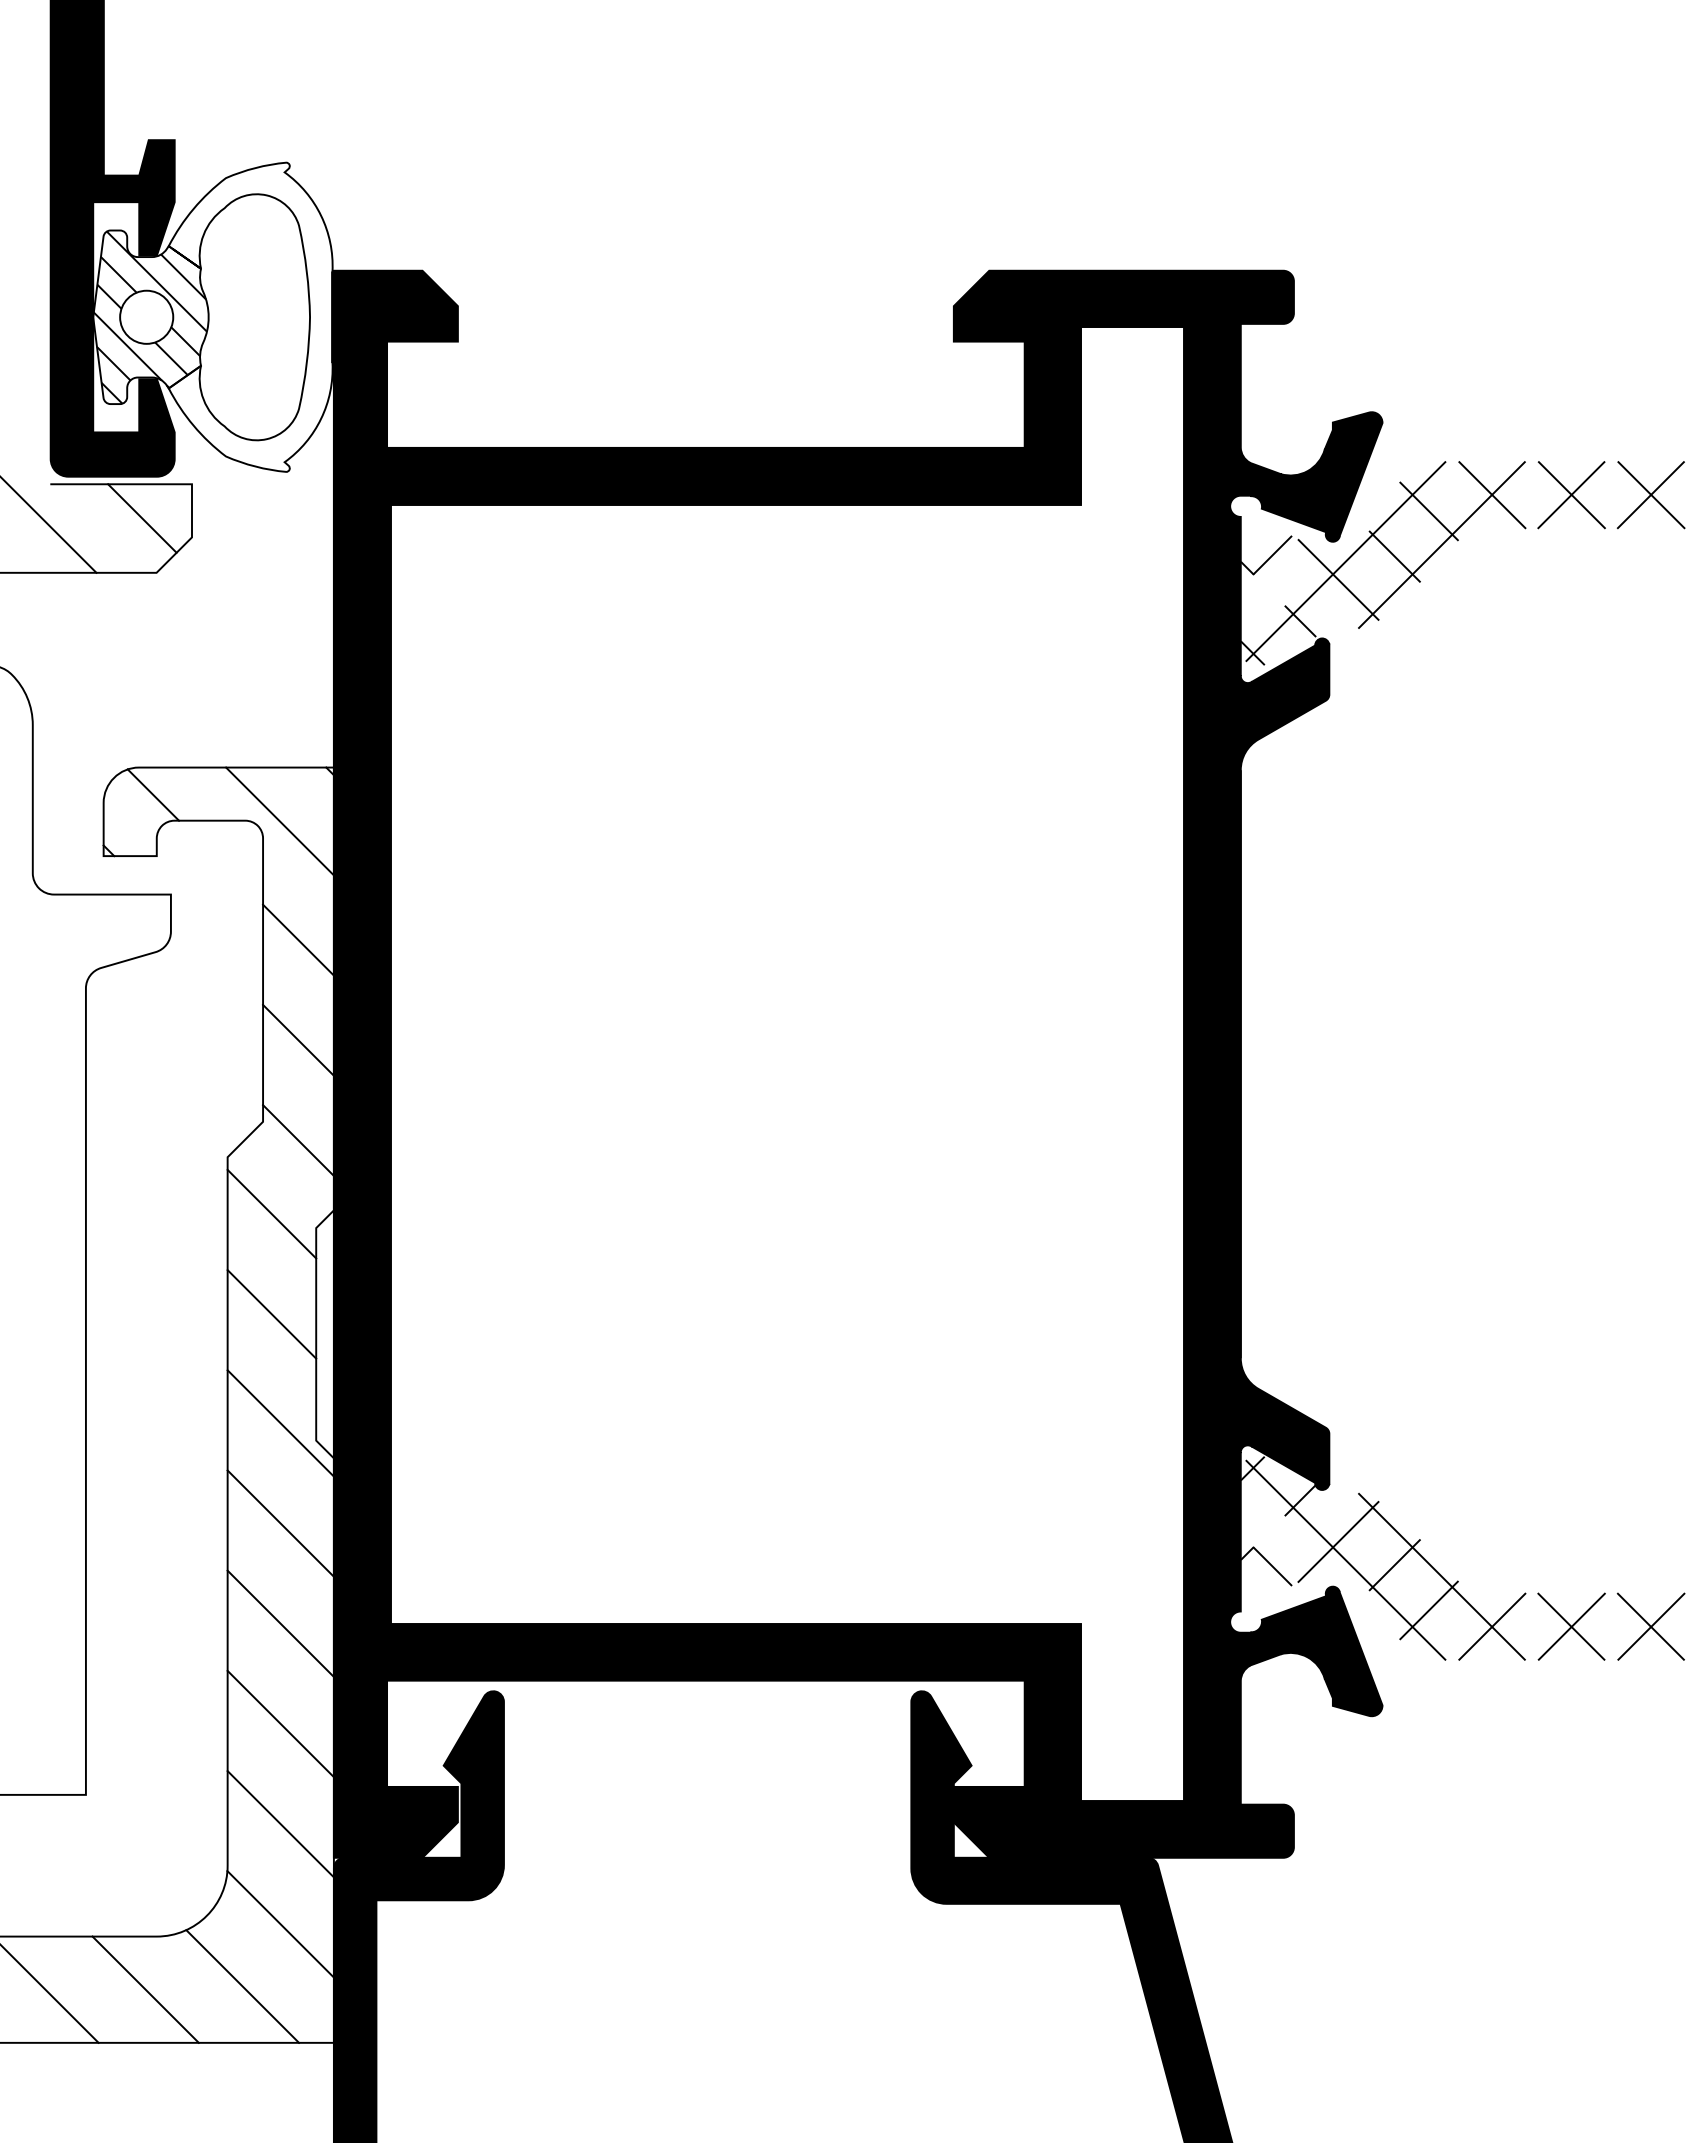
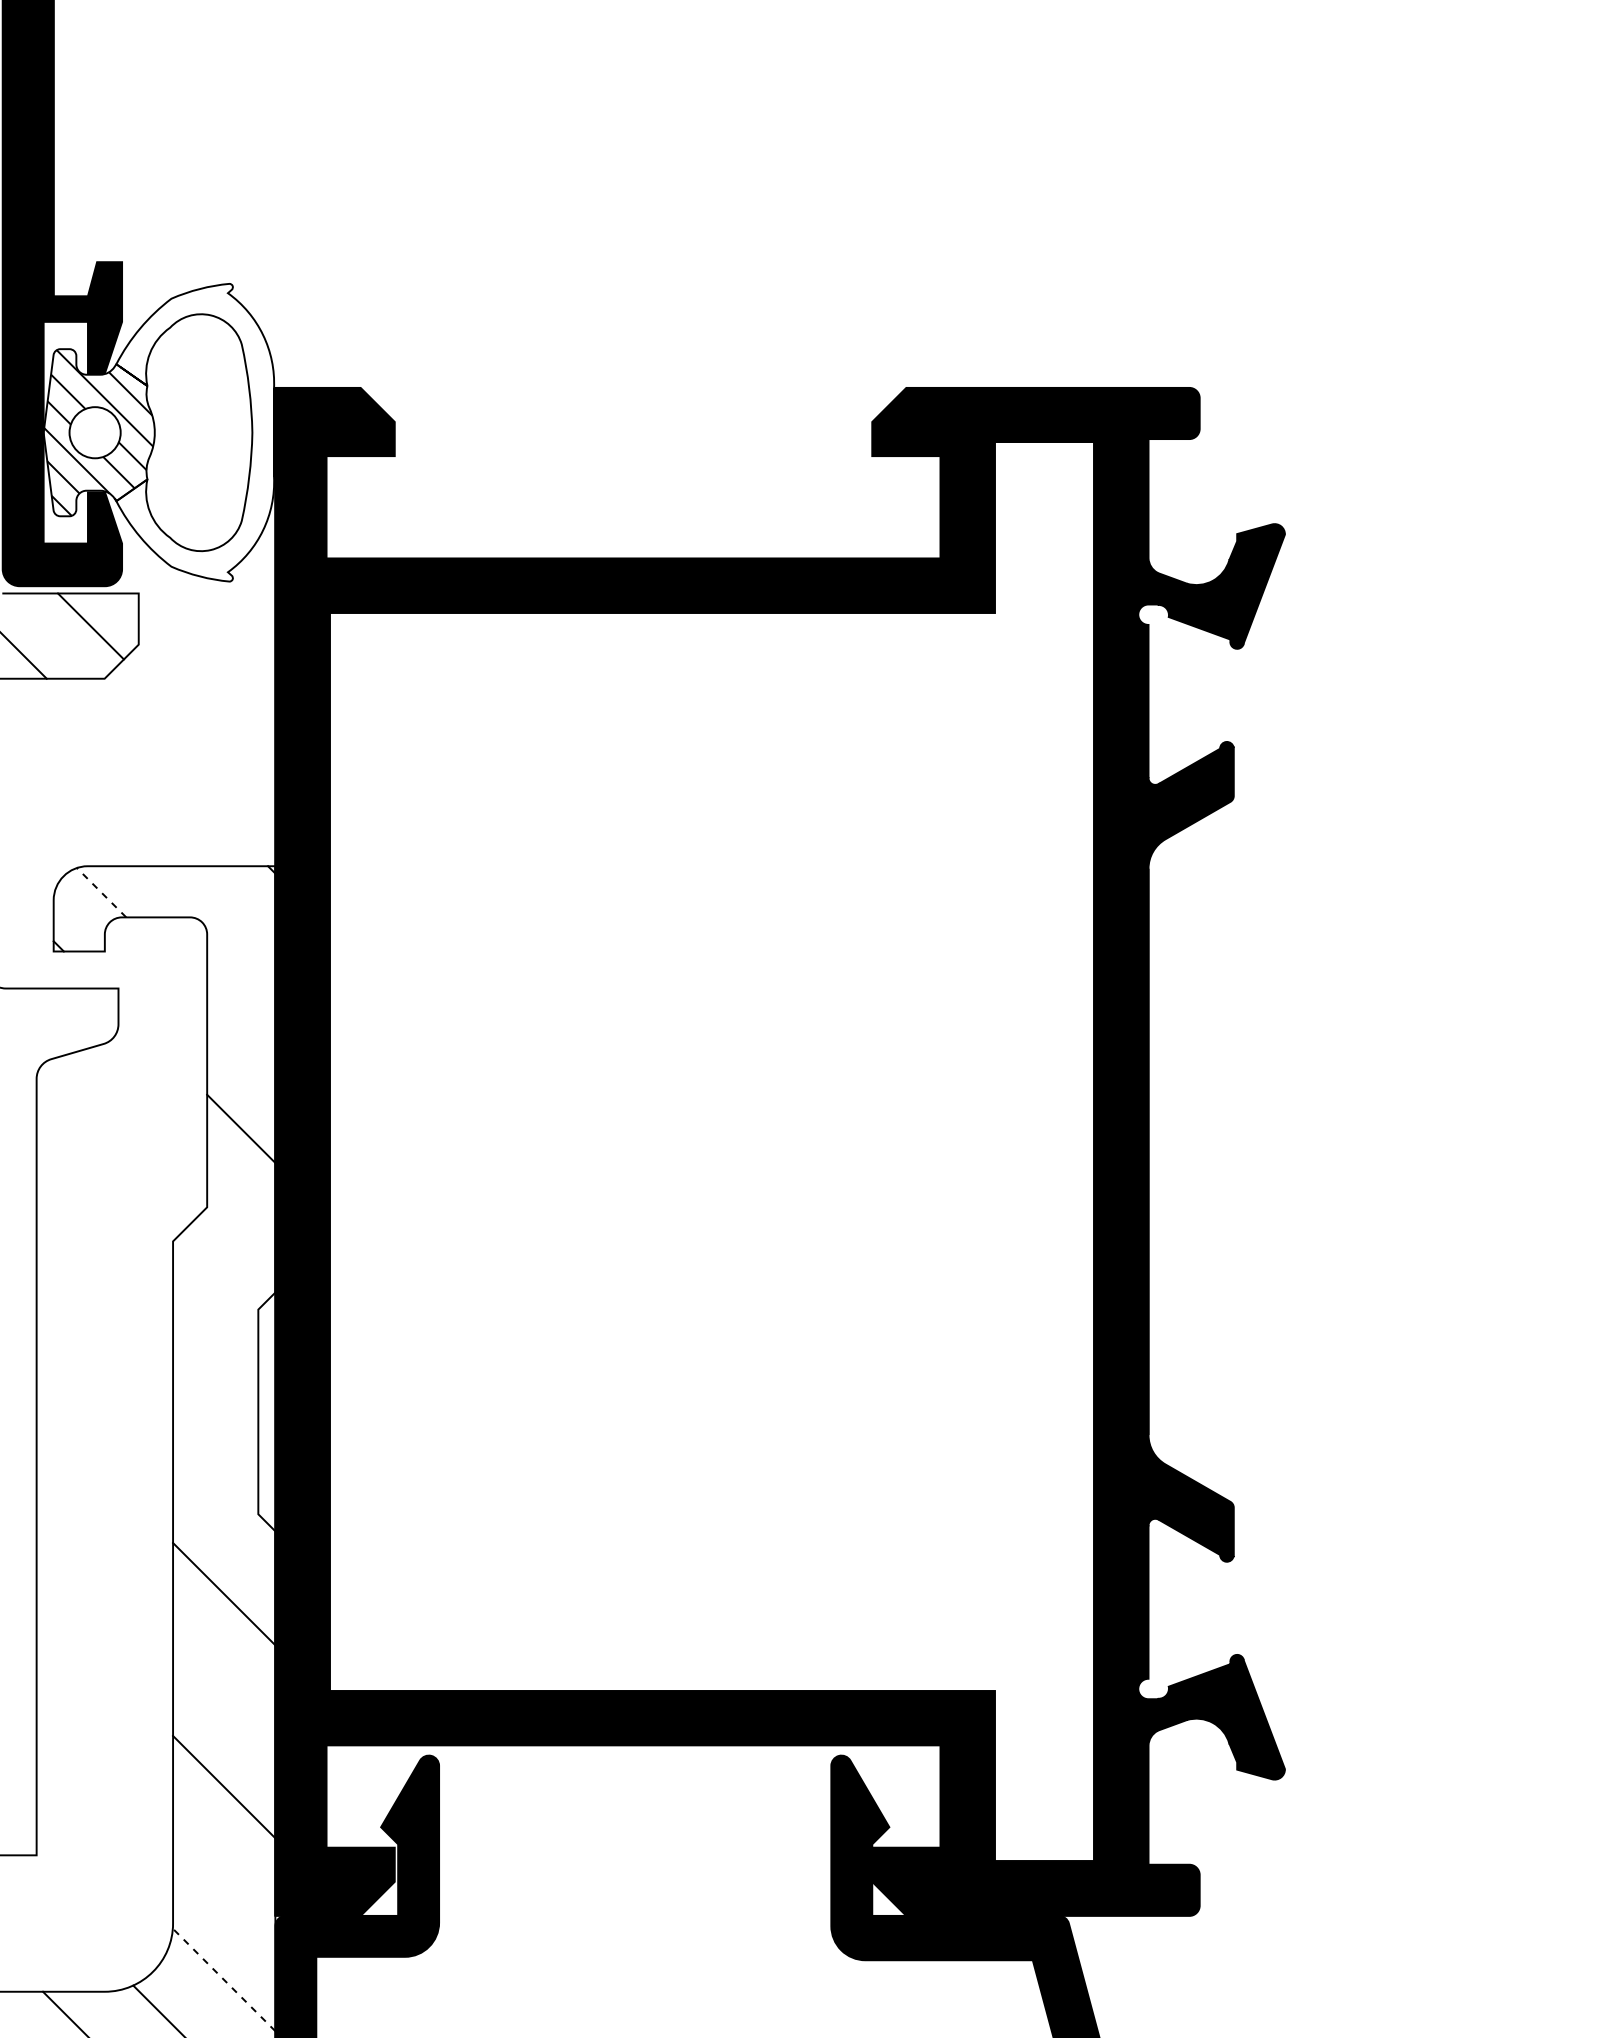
hatch: (1462, 563) -> (1361, 669), removed
line: (153, 794) -> (101, 892), solid -> dashed
line: (279, 821) -> (222, 918), removed
line: (298, 939) -> (241, 1031), removed
line: (298, 1140) -> (241, 1225), removed
line: (271, 1213) -> (215, 1295), removed
line: (271, 1314) -> (215, 1392), removed
line: (280, 1423) -> (223, 1497), removed
hatch: (1462, 1558) -> (1361, 1627), removed
line: (280, 1623) -> (223, 1690), removed
line: (280, 1824) -> (223, 1883), removed
line: (280, 1923) -> (223, 1979), solid -> dashed

